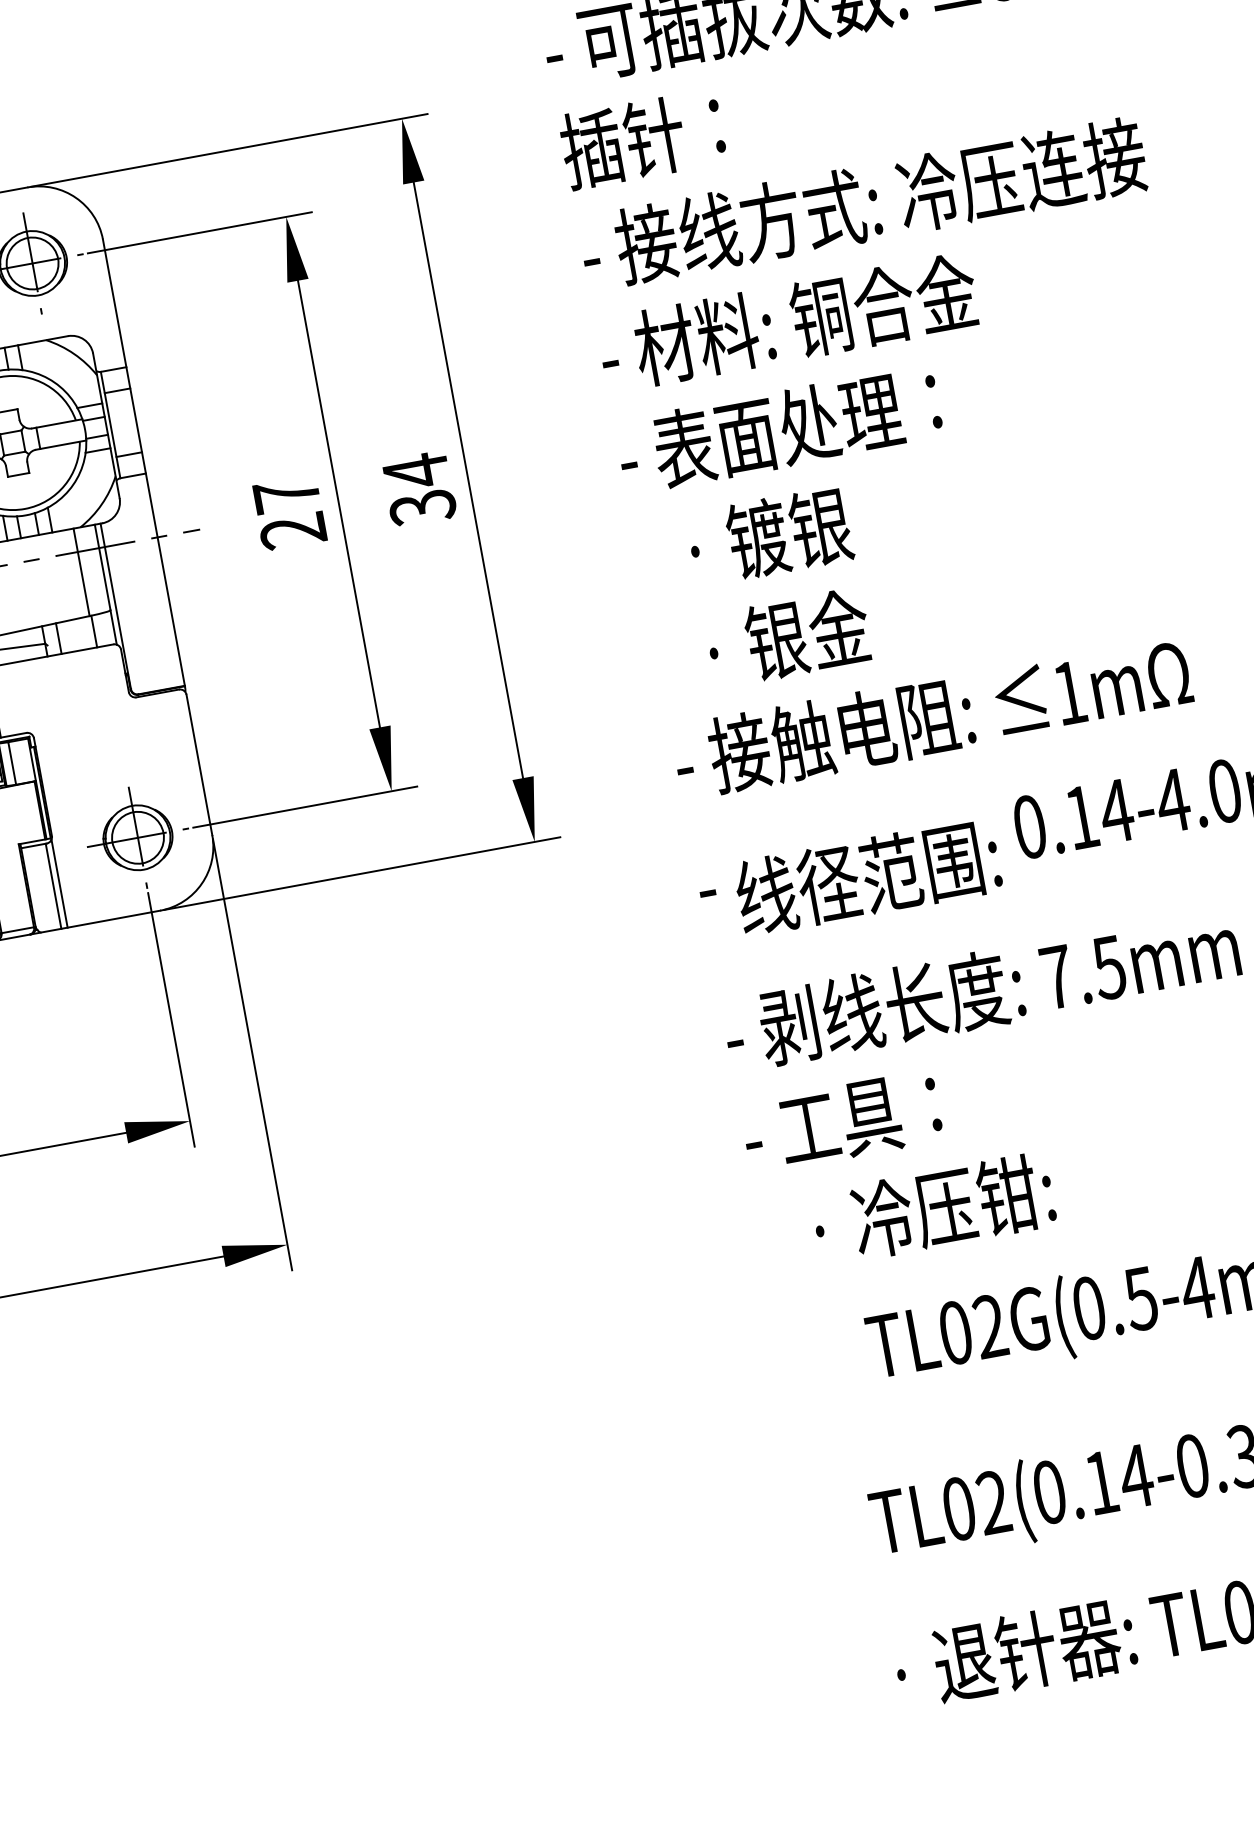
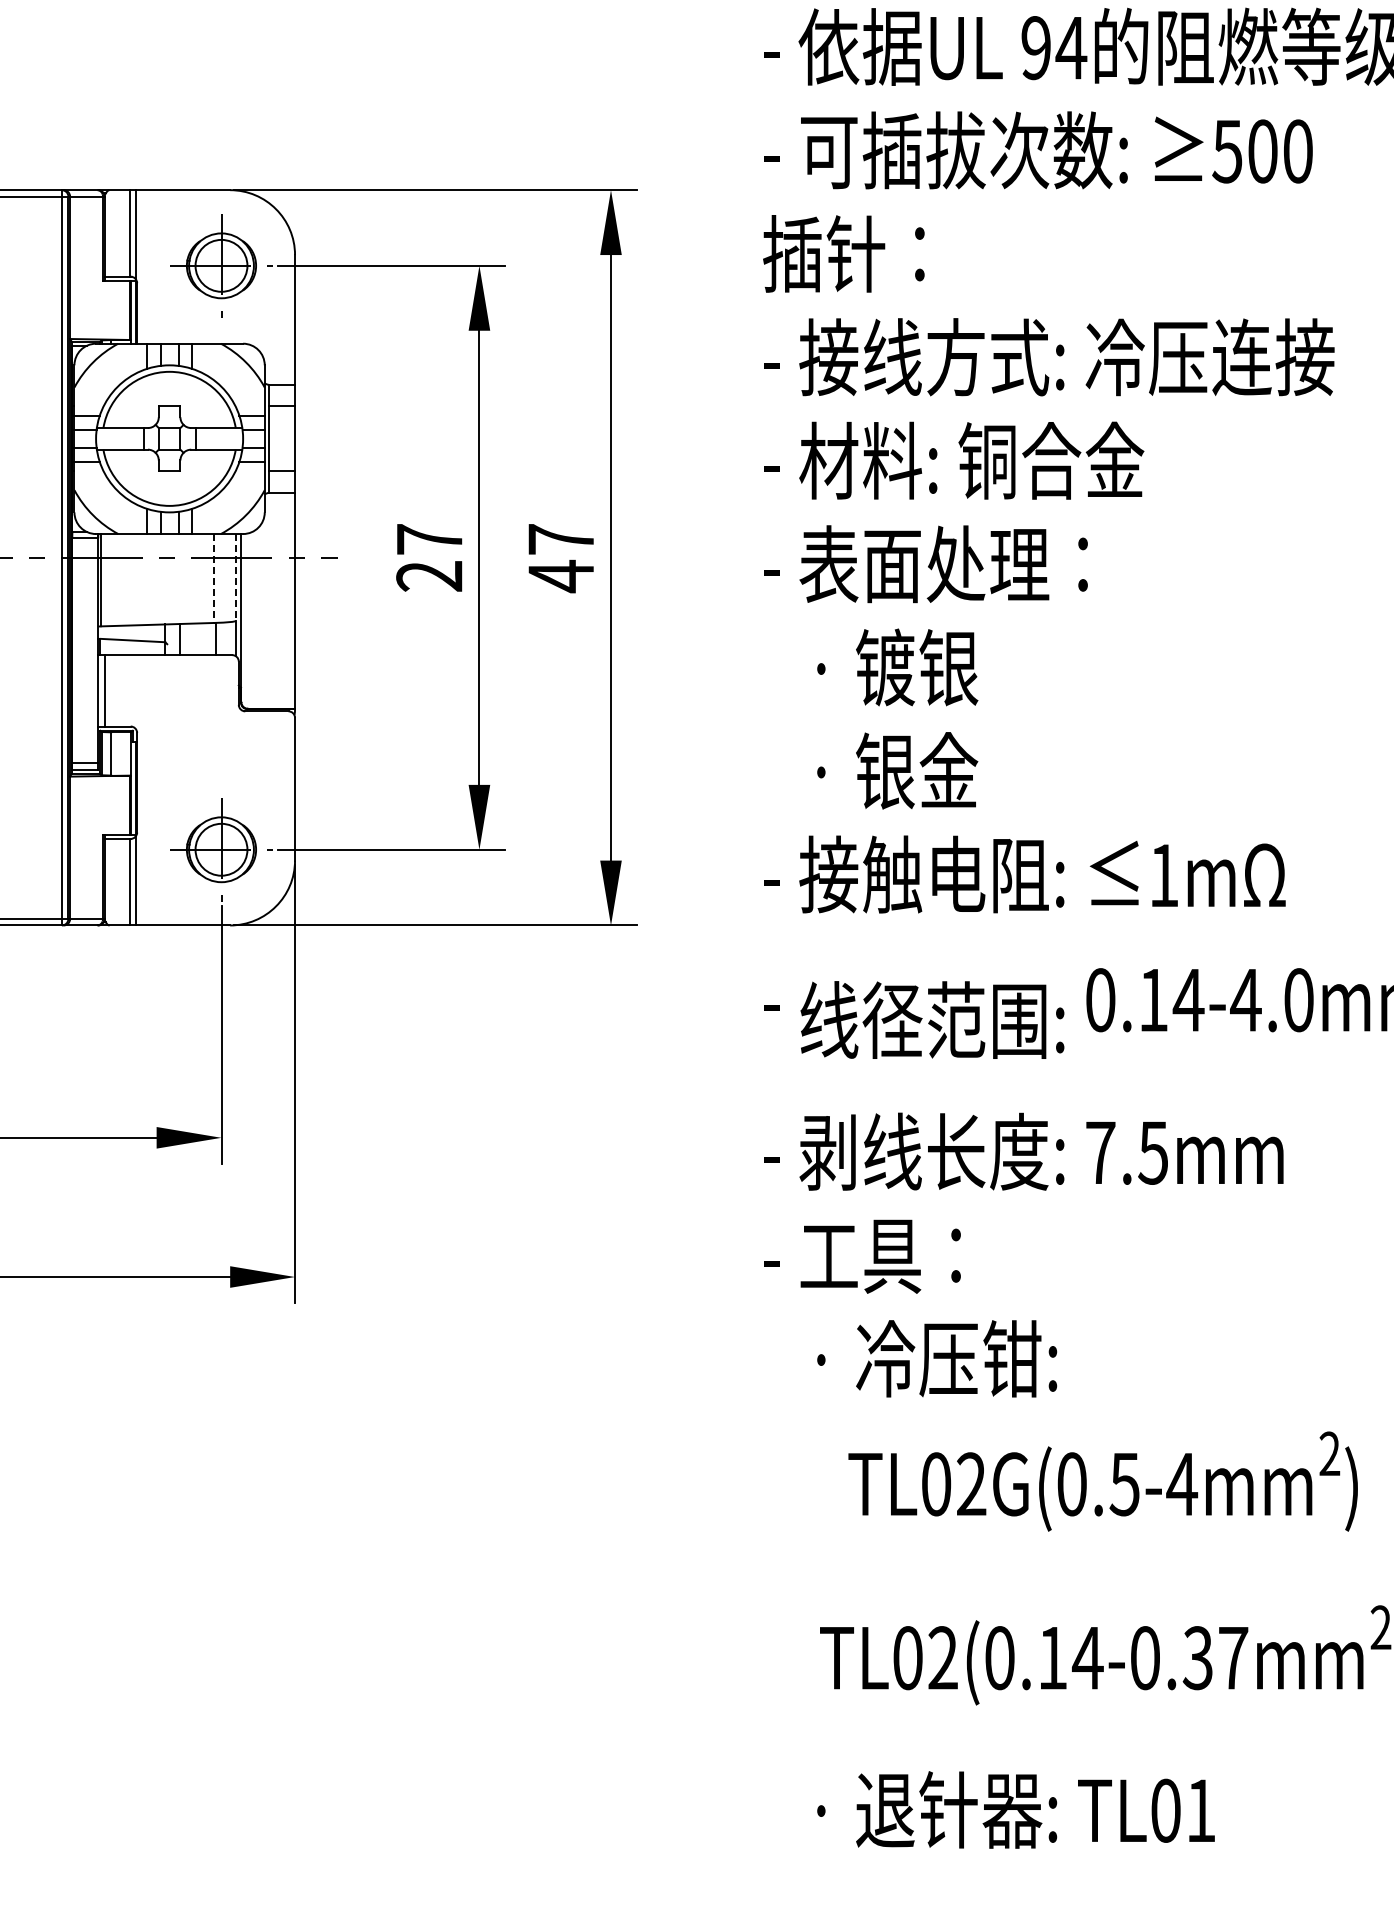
text: (418, 490) -> (560, 558), 34 -> 47
line: (102, 568) -> (235, 578), solid -> dashed
line: (81, 573) -> (213, 579), solid -> dashed

